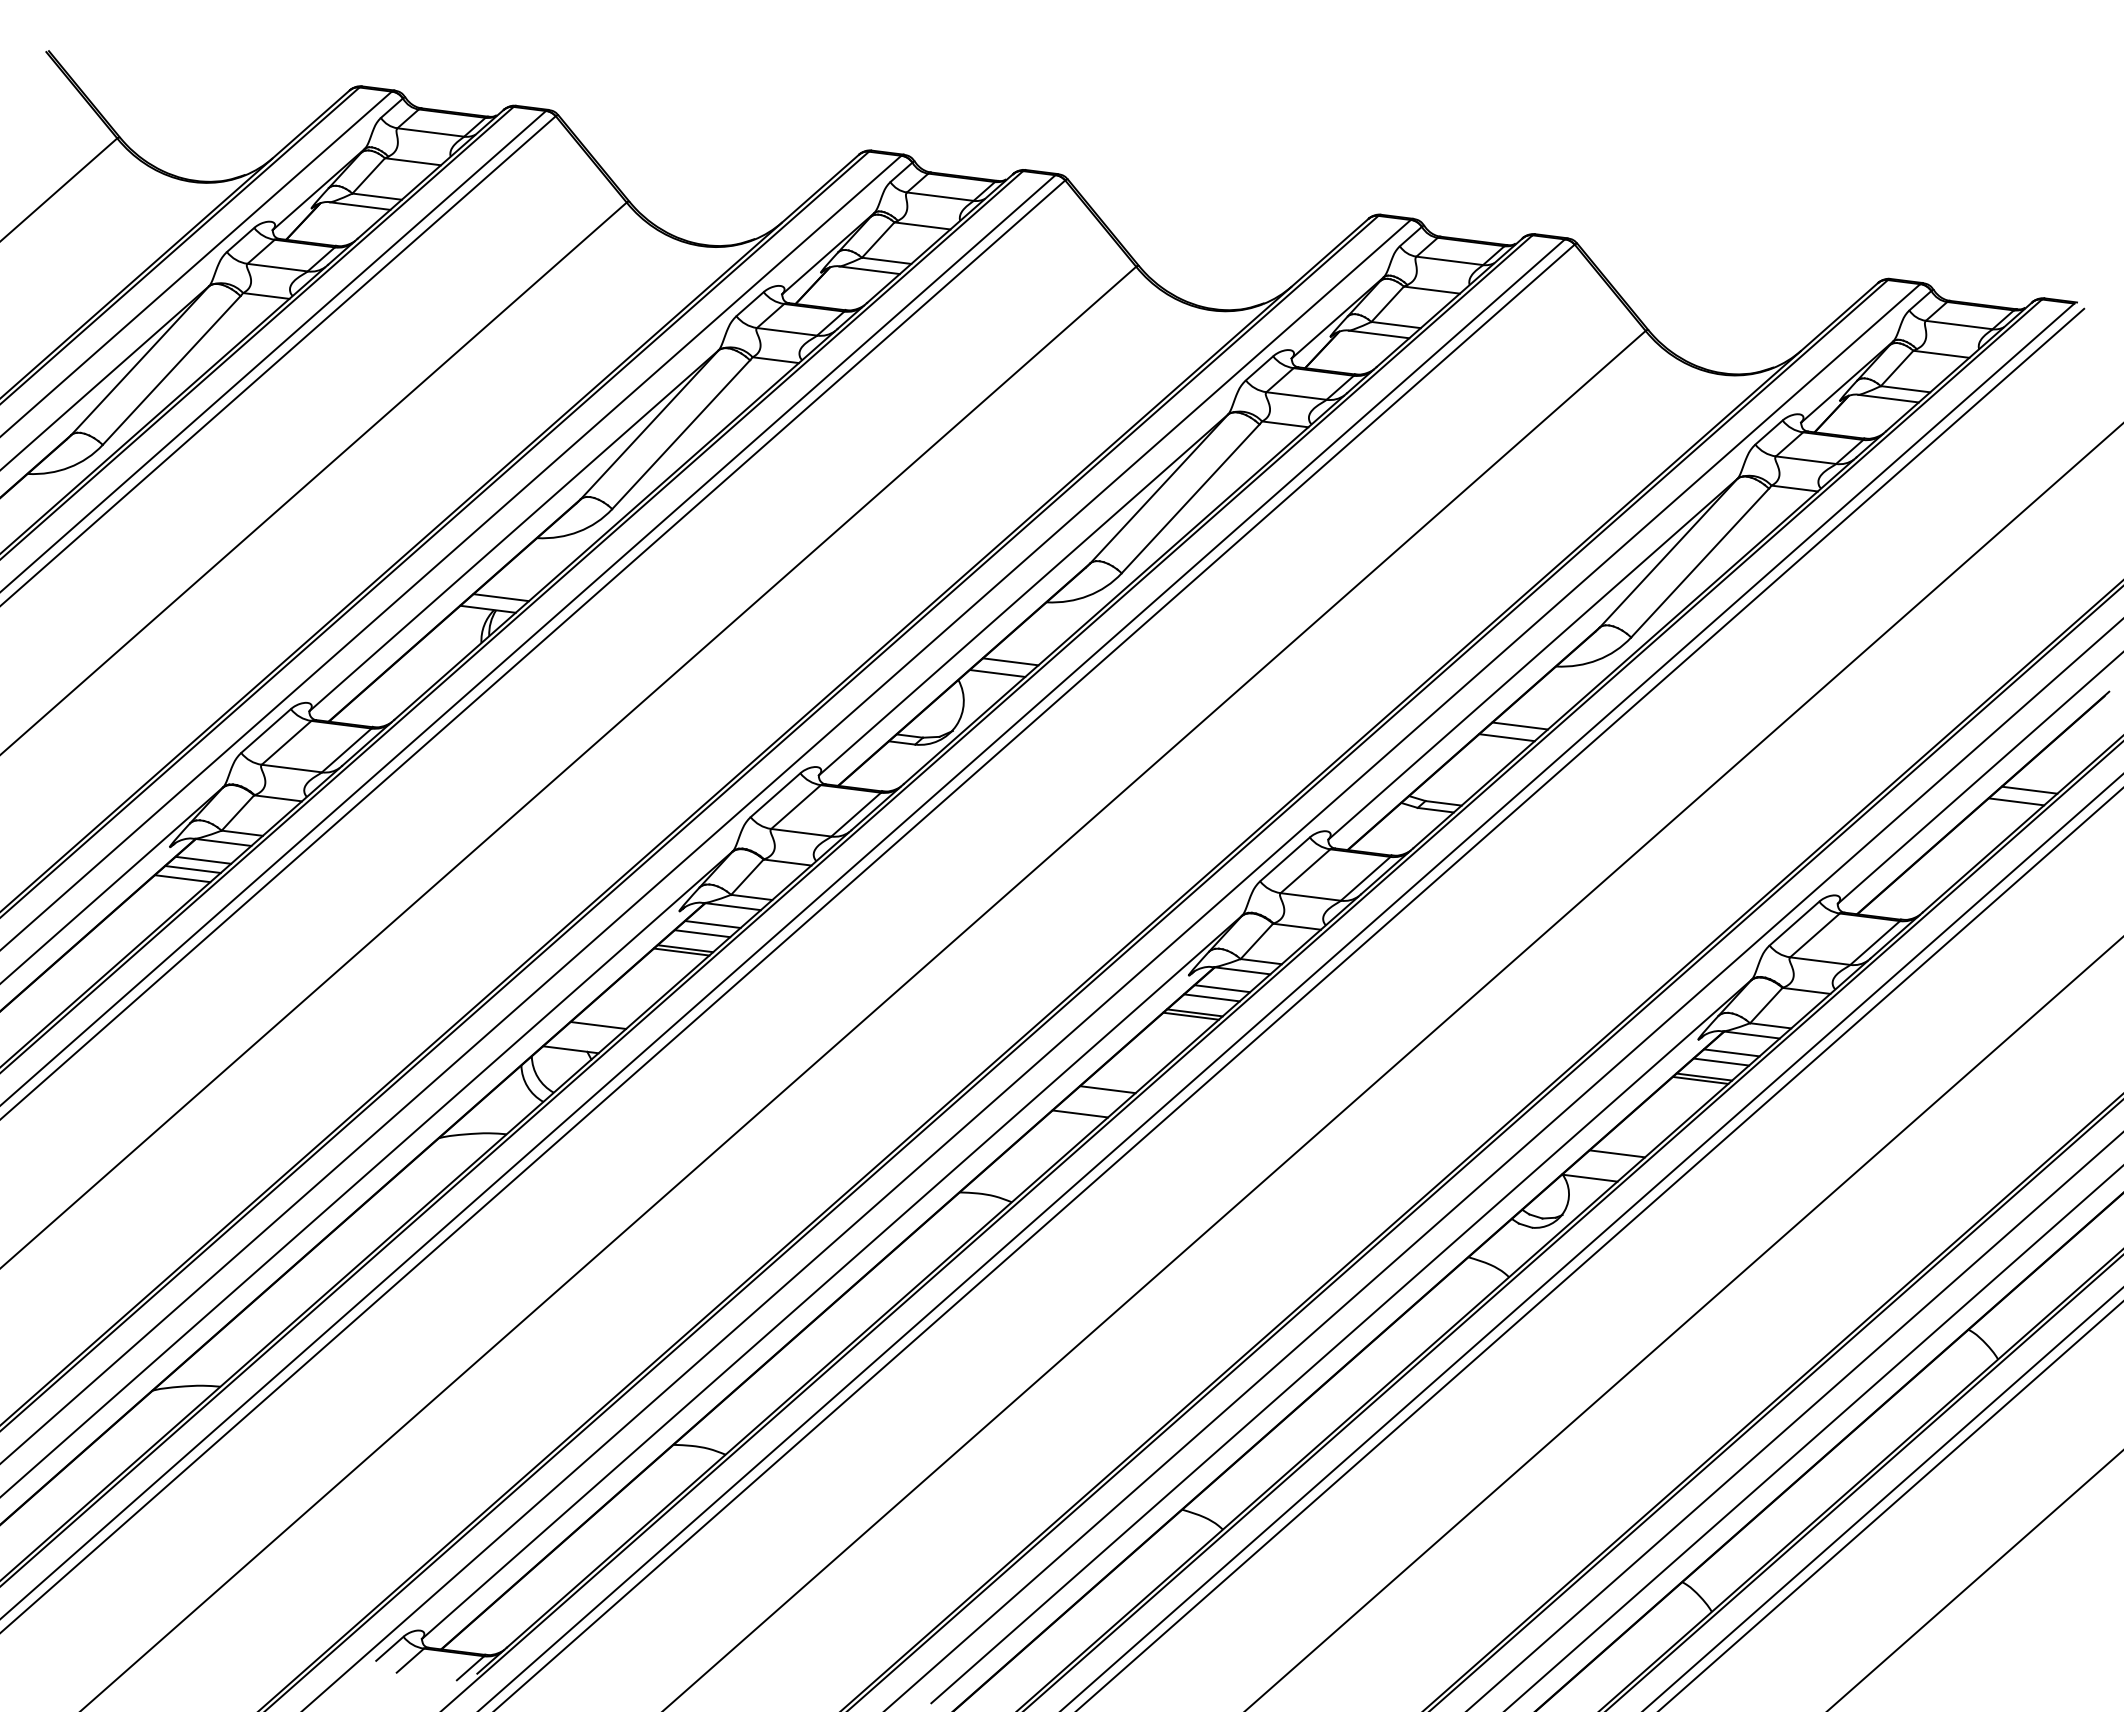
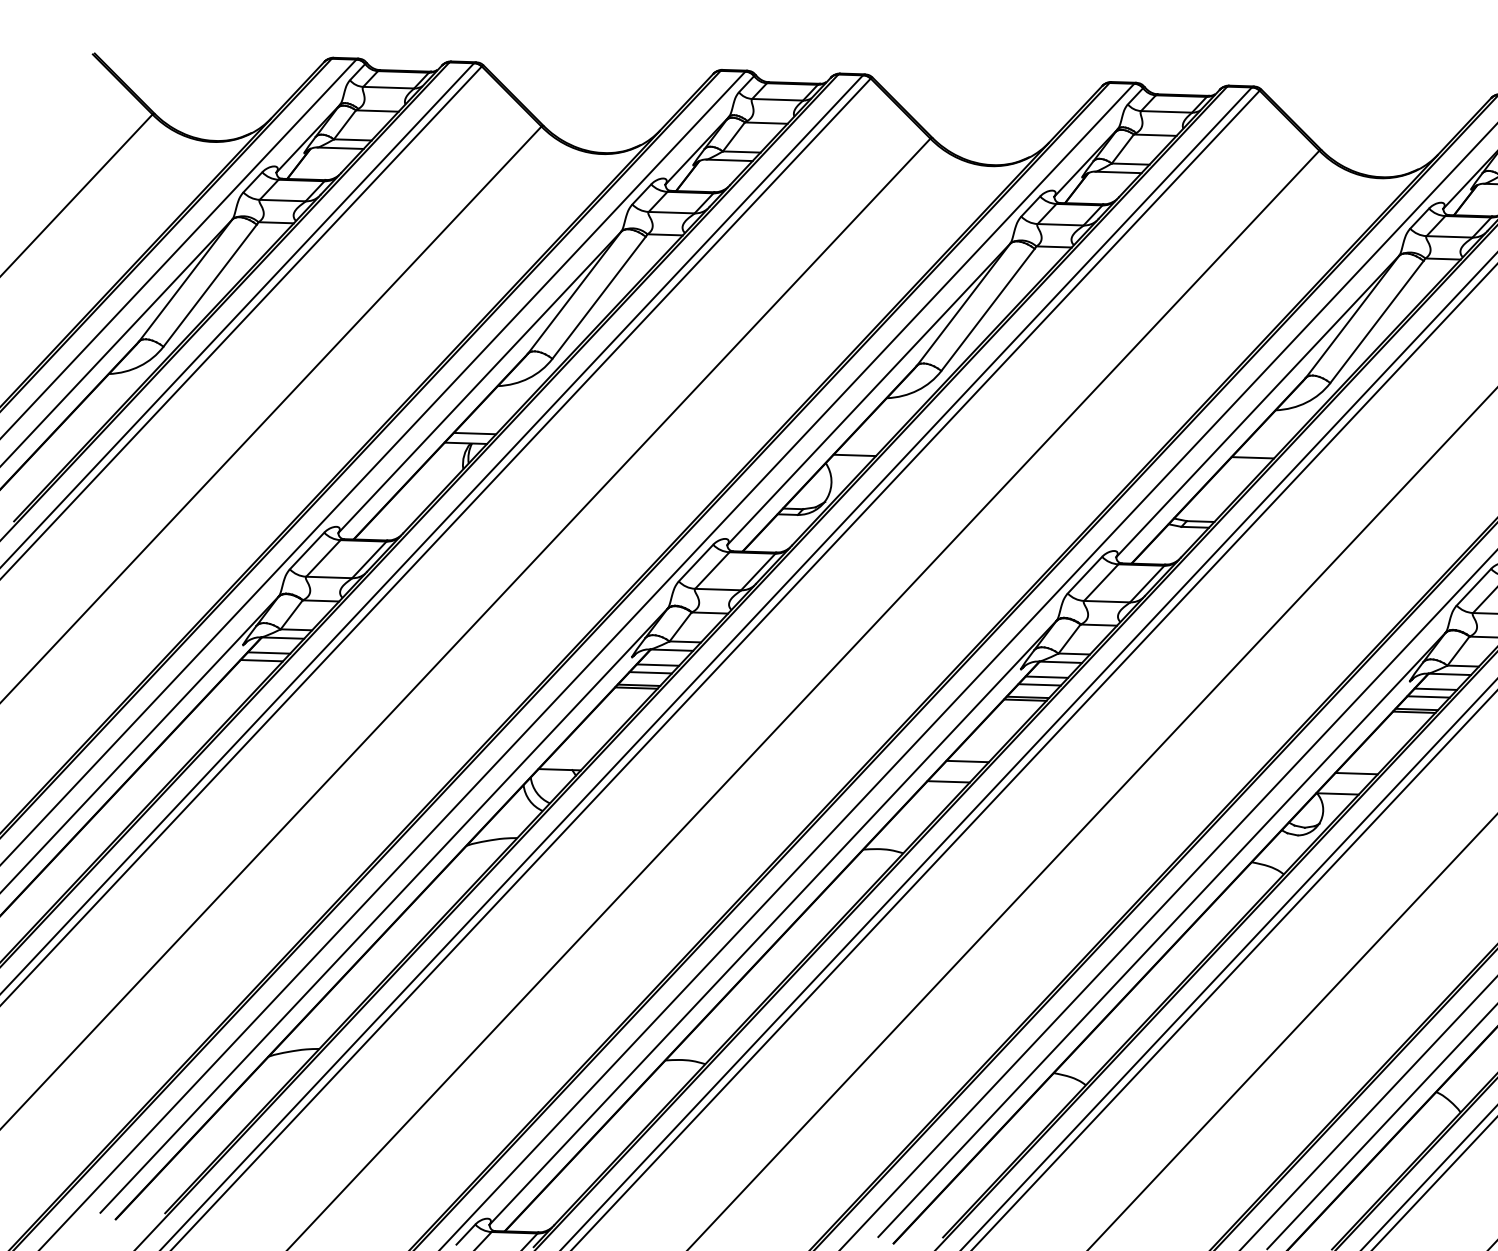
line: (1010, 661) -> (863, 445), removed
line: (1506, 737) -> (1243, 467), removed
line: (182, 878) -> (254, 668), removed
line: (598, 1025) -> (578, 749), removed

